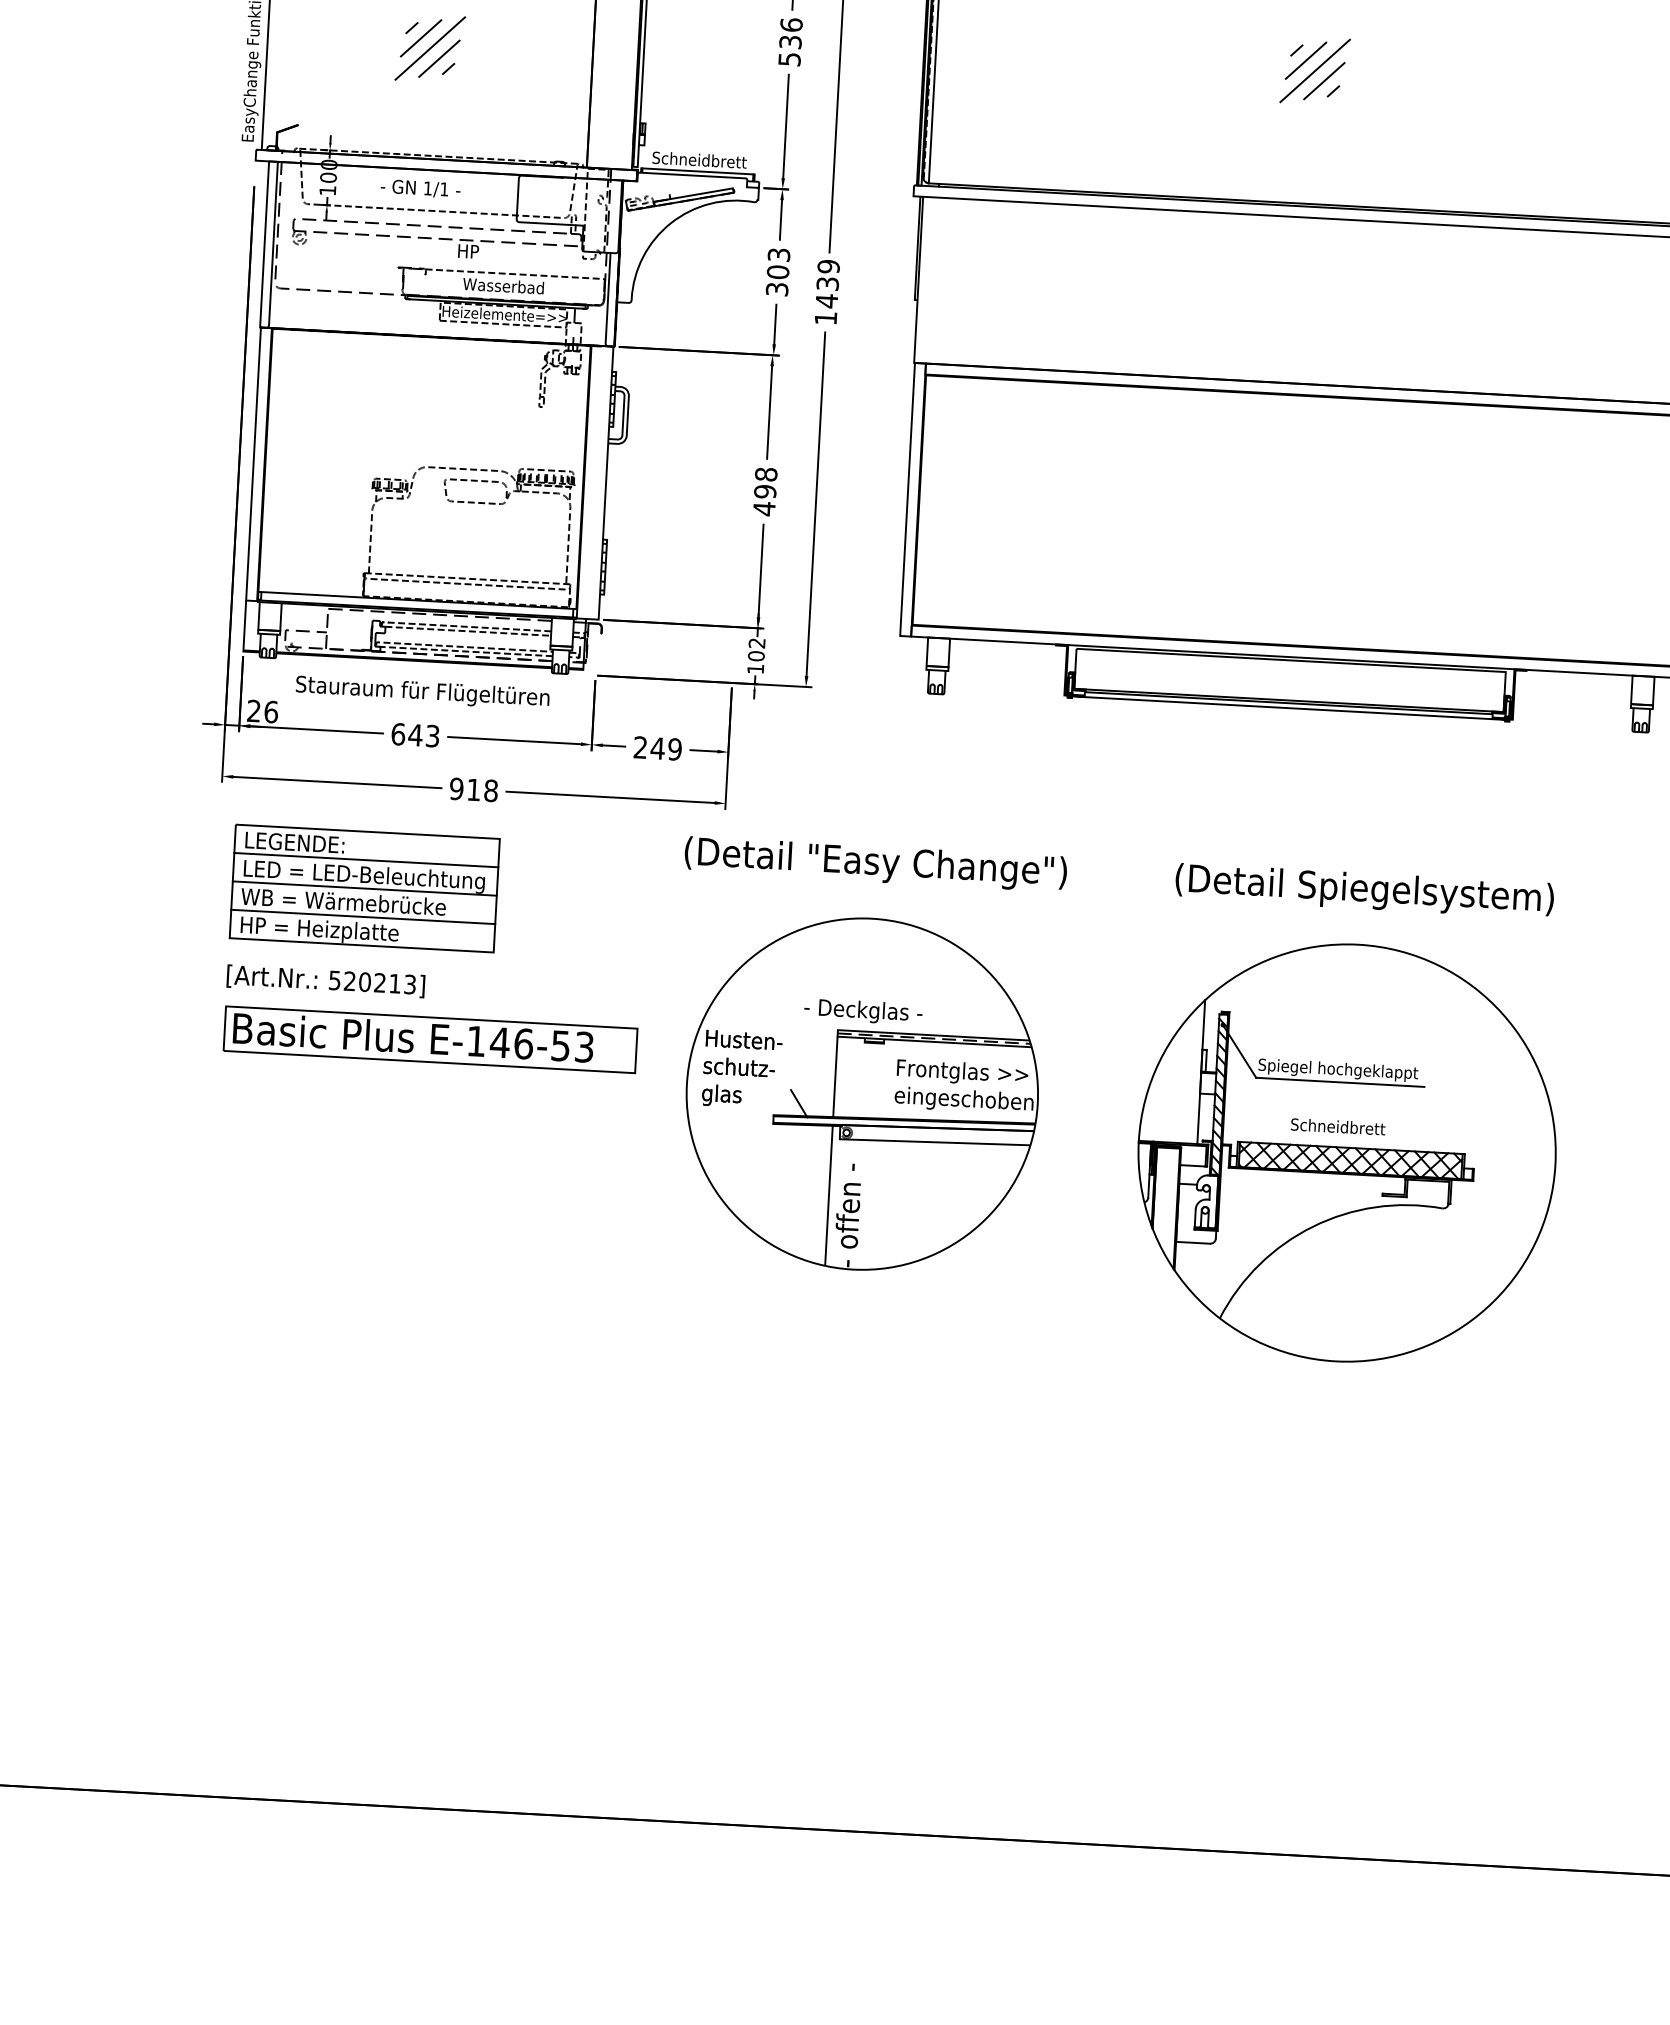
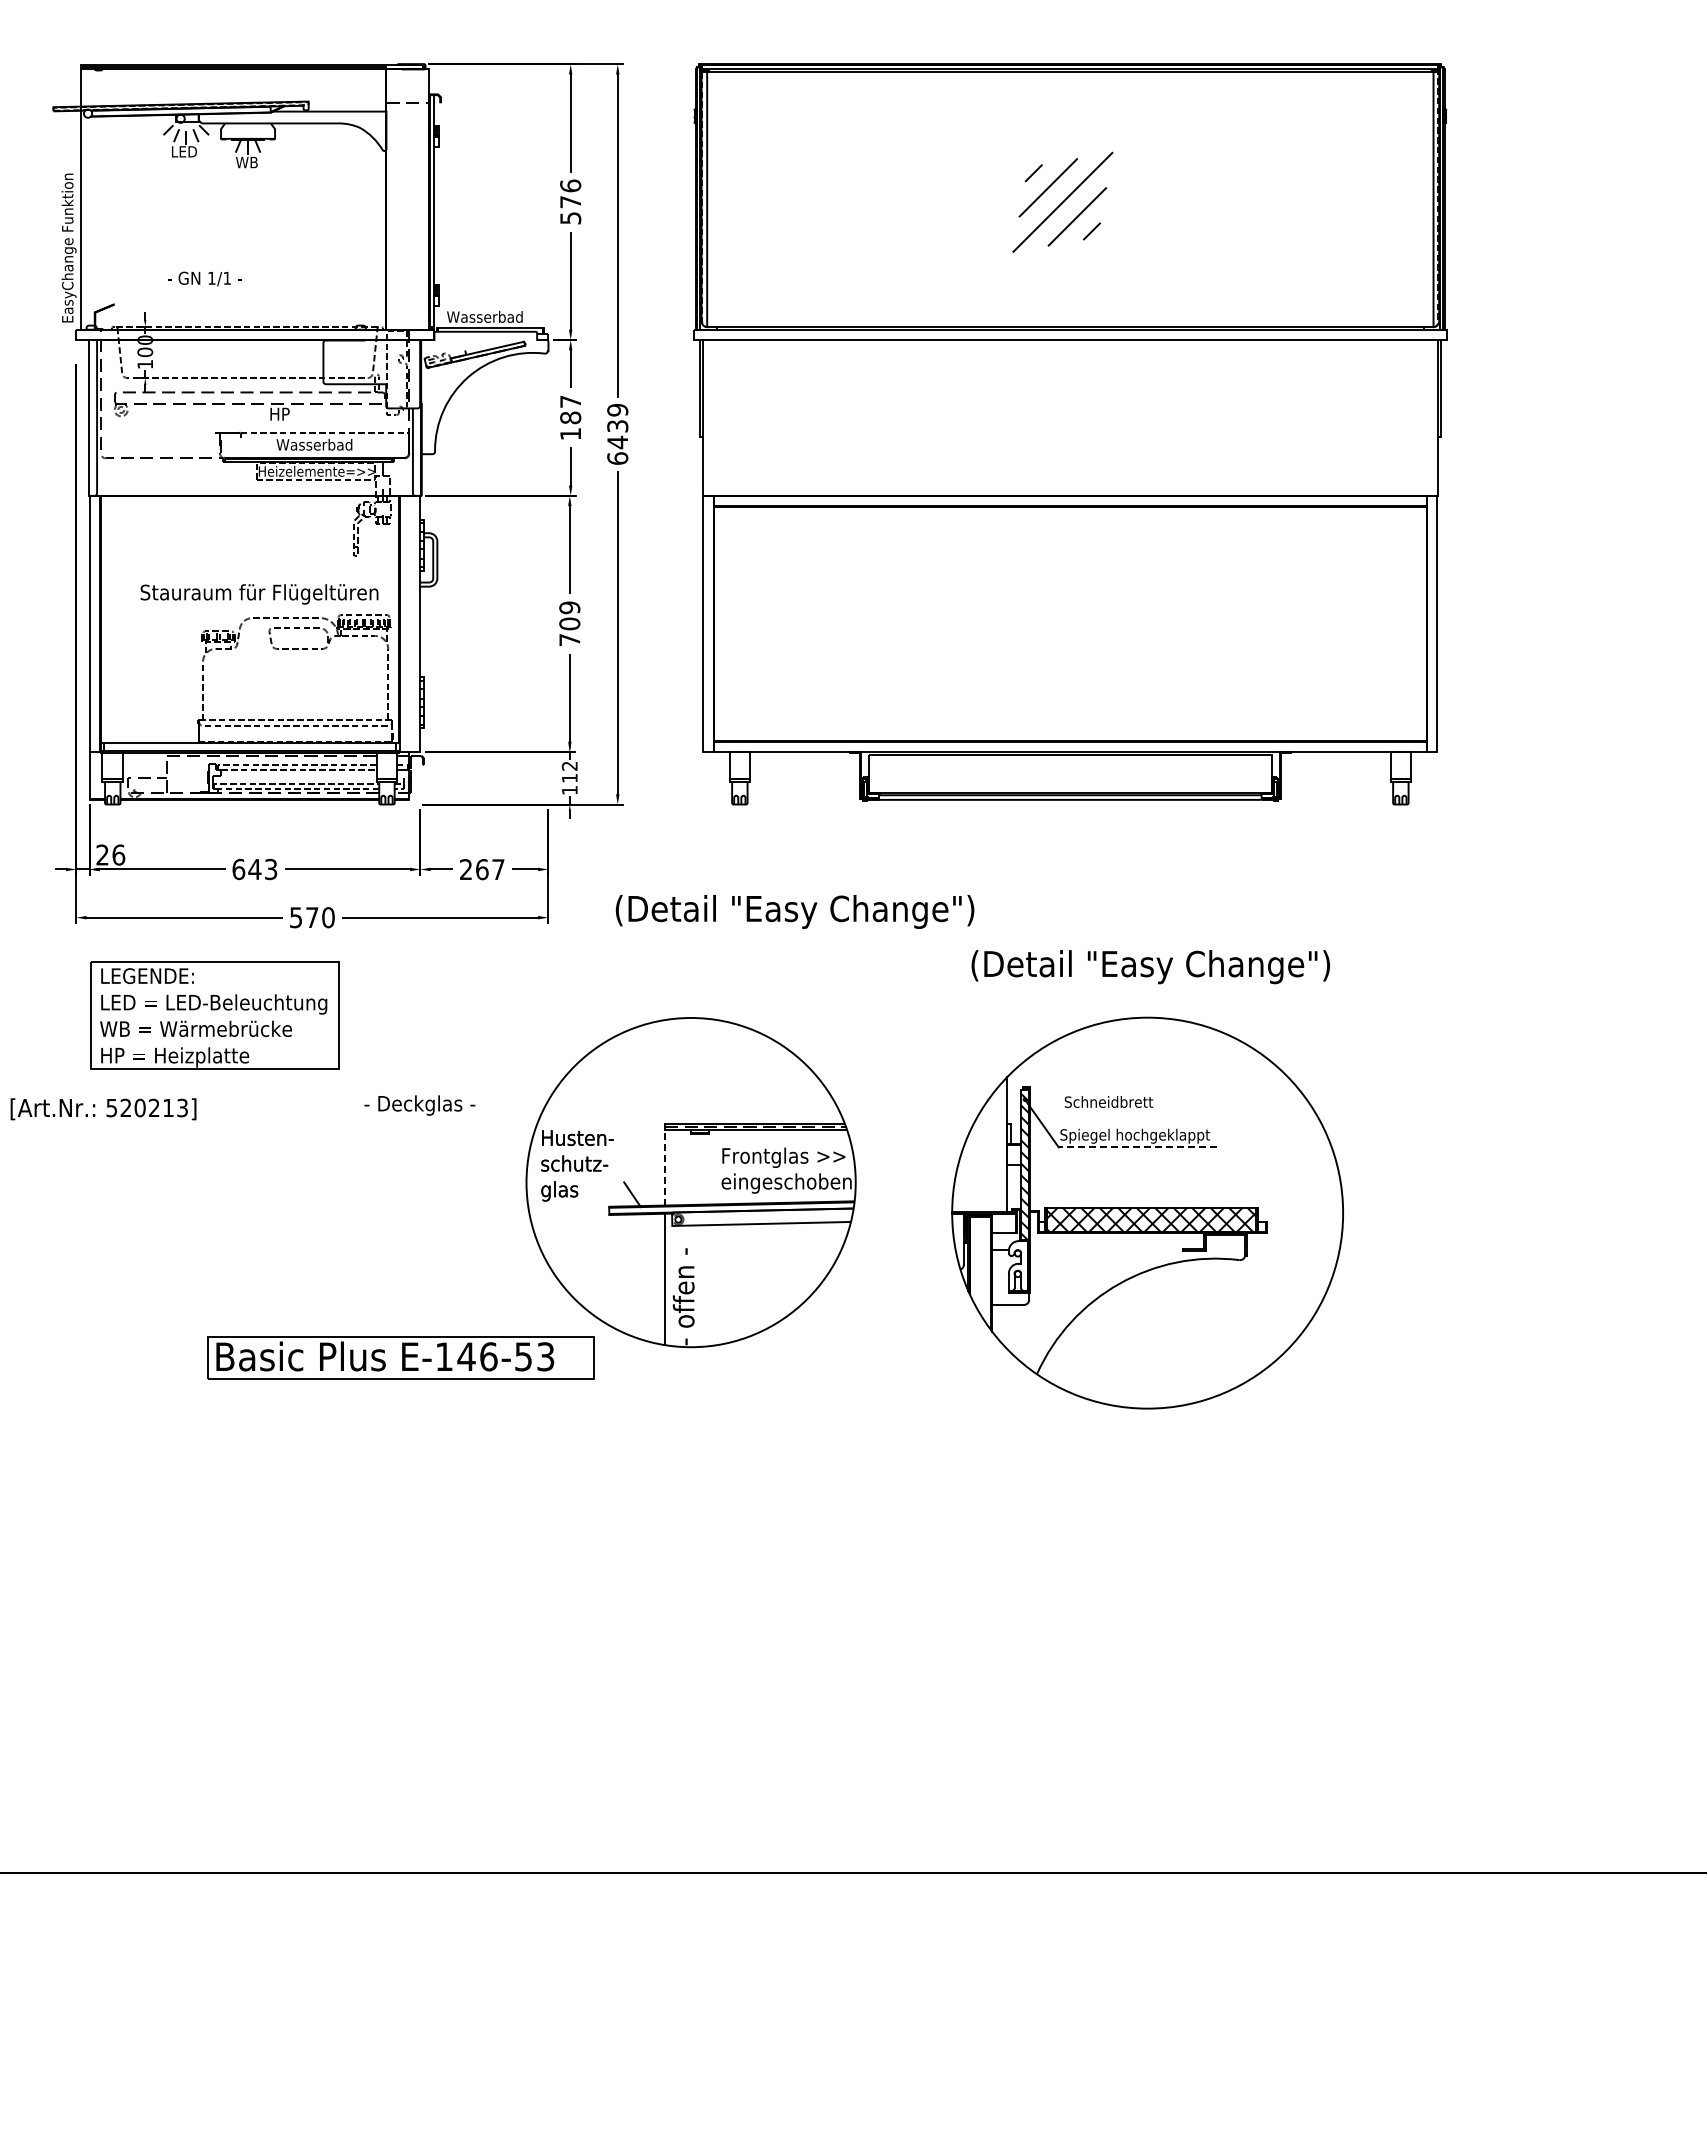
text: (790, 42) -> (570, 202), 536 -> 576
part: (429, 48) -> (233, 226), removed
part: (1314, 71) -> (1062, 202), size x1.6
text: (699, 159) -> (491, 316), Schneidbrett -> Wasserbad
text: (420, 188) -> (204, 278), moved
text: (777, 271) -> (570, 417), 303 -> 187
text: (825, 318) -> (617, 458), 1439 -> 6439
text: (765, 491) -> (569, 623), 498 -> 709
text: (756, 655) -> (569, 777), 102 -> 112
text: (422, 692) -> (259, 594), moved
text: (665, 748) -> (489, 869), 249 -> 267
text: (473, 789) -> (311, 917), 918 -> 570
line: (366, 859) -> (215, 988), removed
text: (875, 863) -> (794, 911), moved
line: (365, 888) -> (215, 1015), removed
text: (1364, 891) -> (1150, 967), (Detail Spiegelsystem) -> (Detail "Easy Change")
line: (363, 917) -> (215, 1042), removed
text: (325, 981) -> (103, 1109), moved
text: (862, 1011) -> (419, 1105), moved
part: (429, 1039) -> (400, 1357), moved
line: (835, 1076) -> (665, 1167), solid -> dashed
line: (1340, 1082) -> (1137, 1147), solid -> dashed
text: (1337, 1126) -> (1108, 1101), moved

